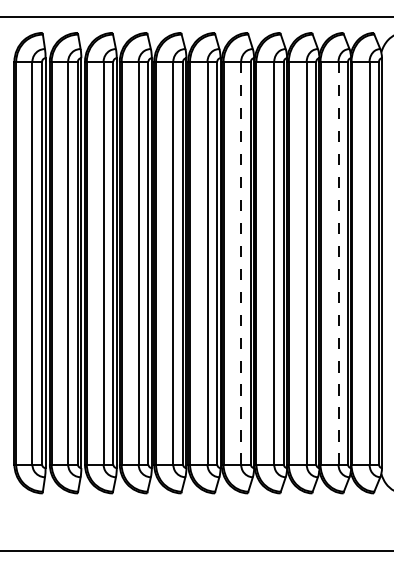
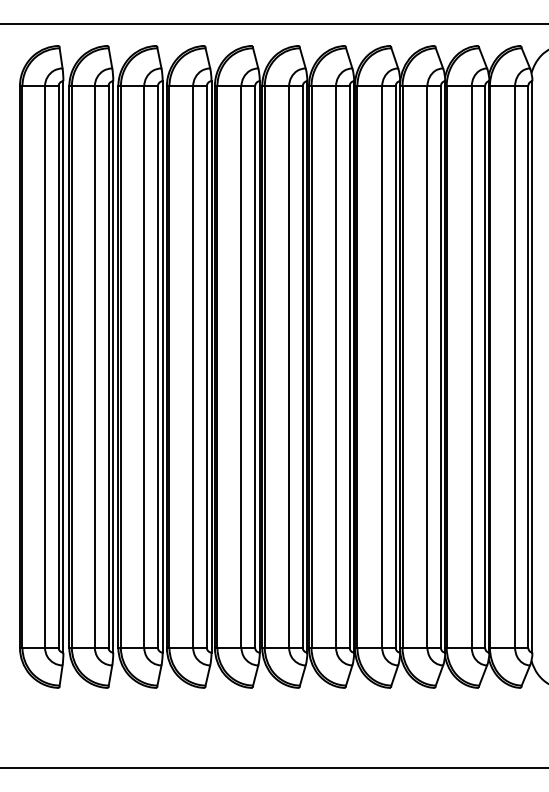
line: (241, 262) -> (336, 366), dashed -> solid
line: (338, 262) -> (471, 366), dashed -> solid

